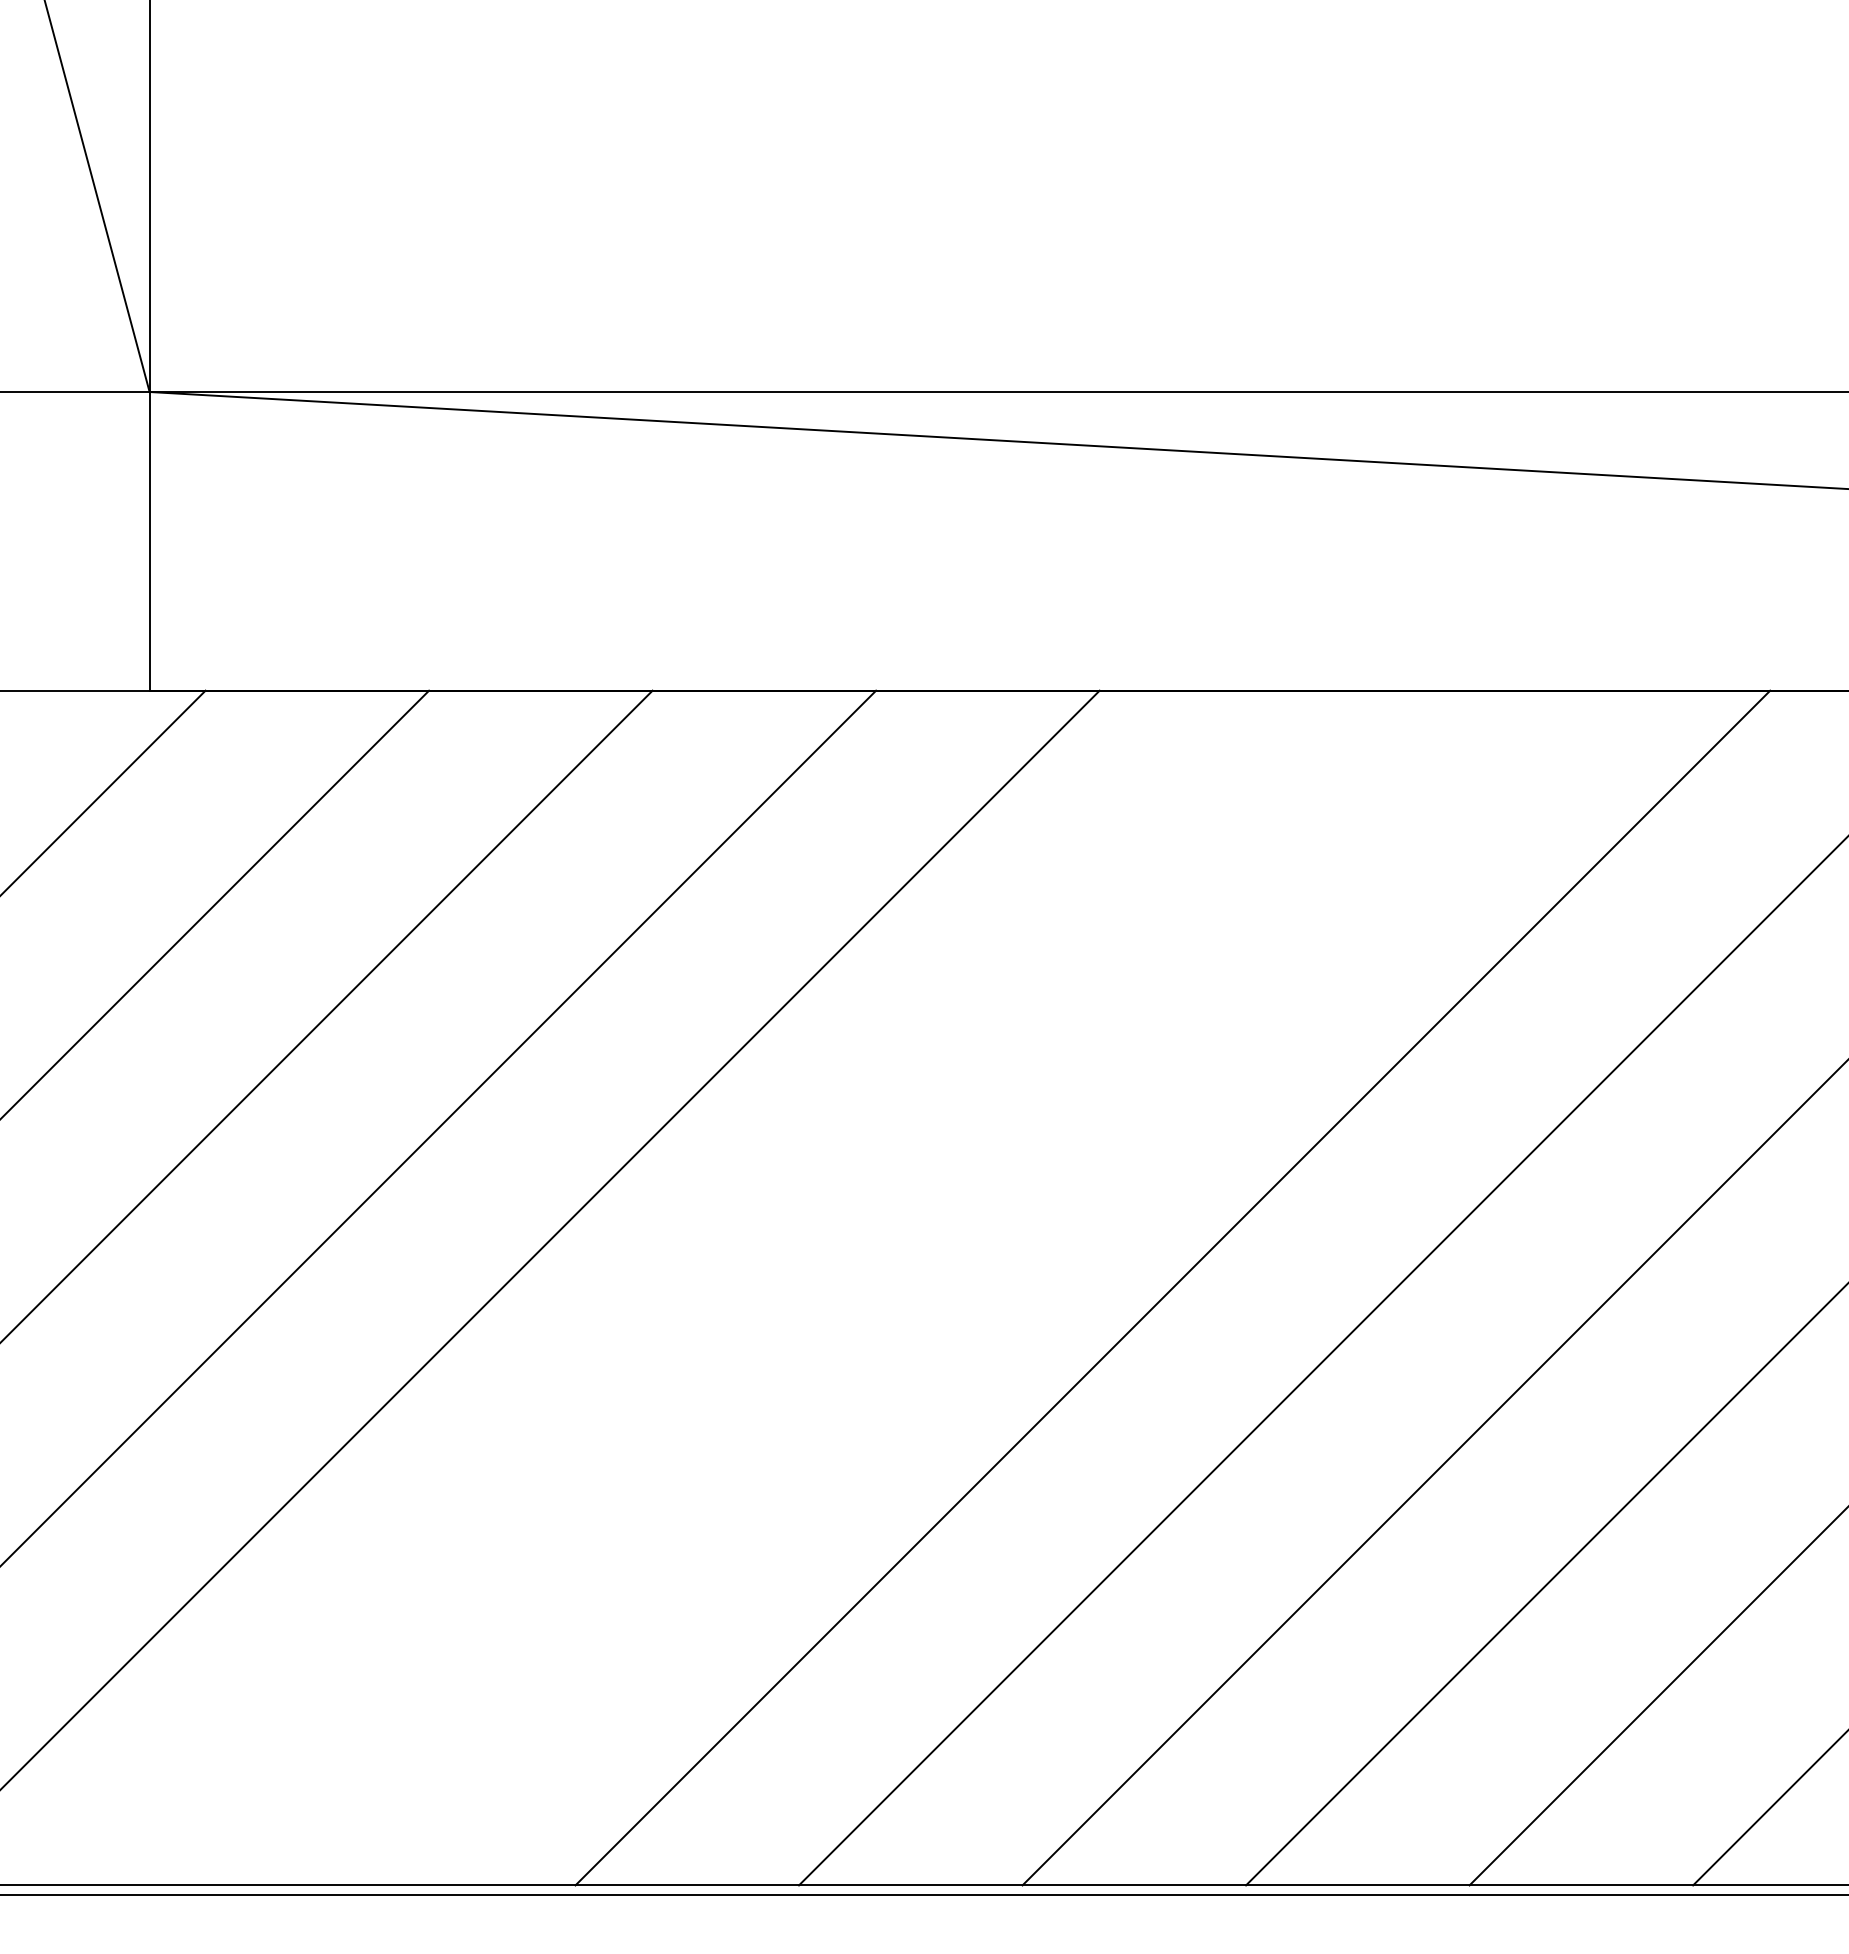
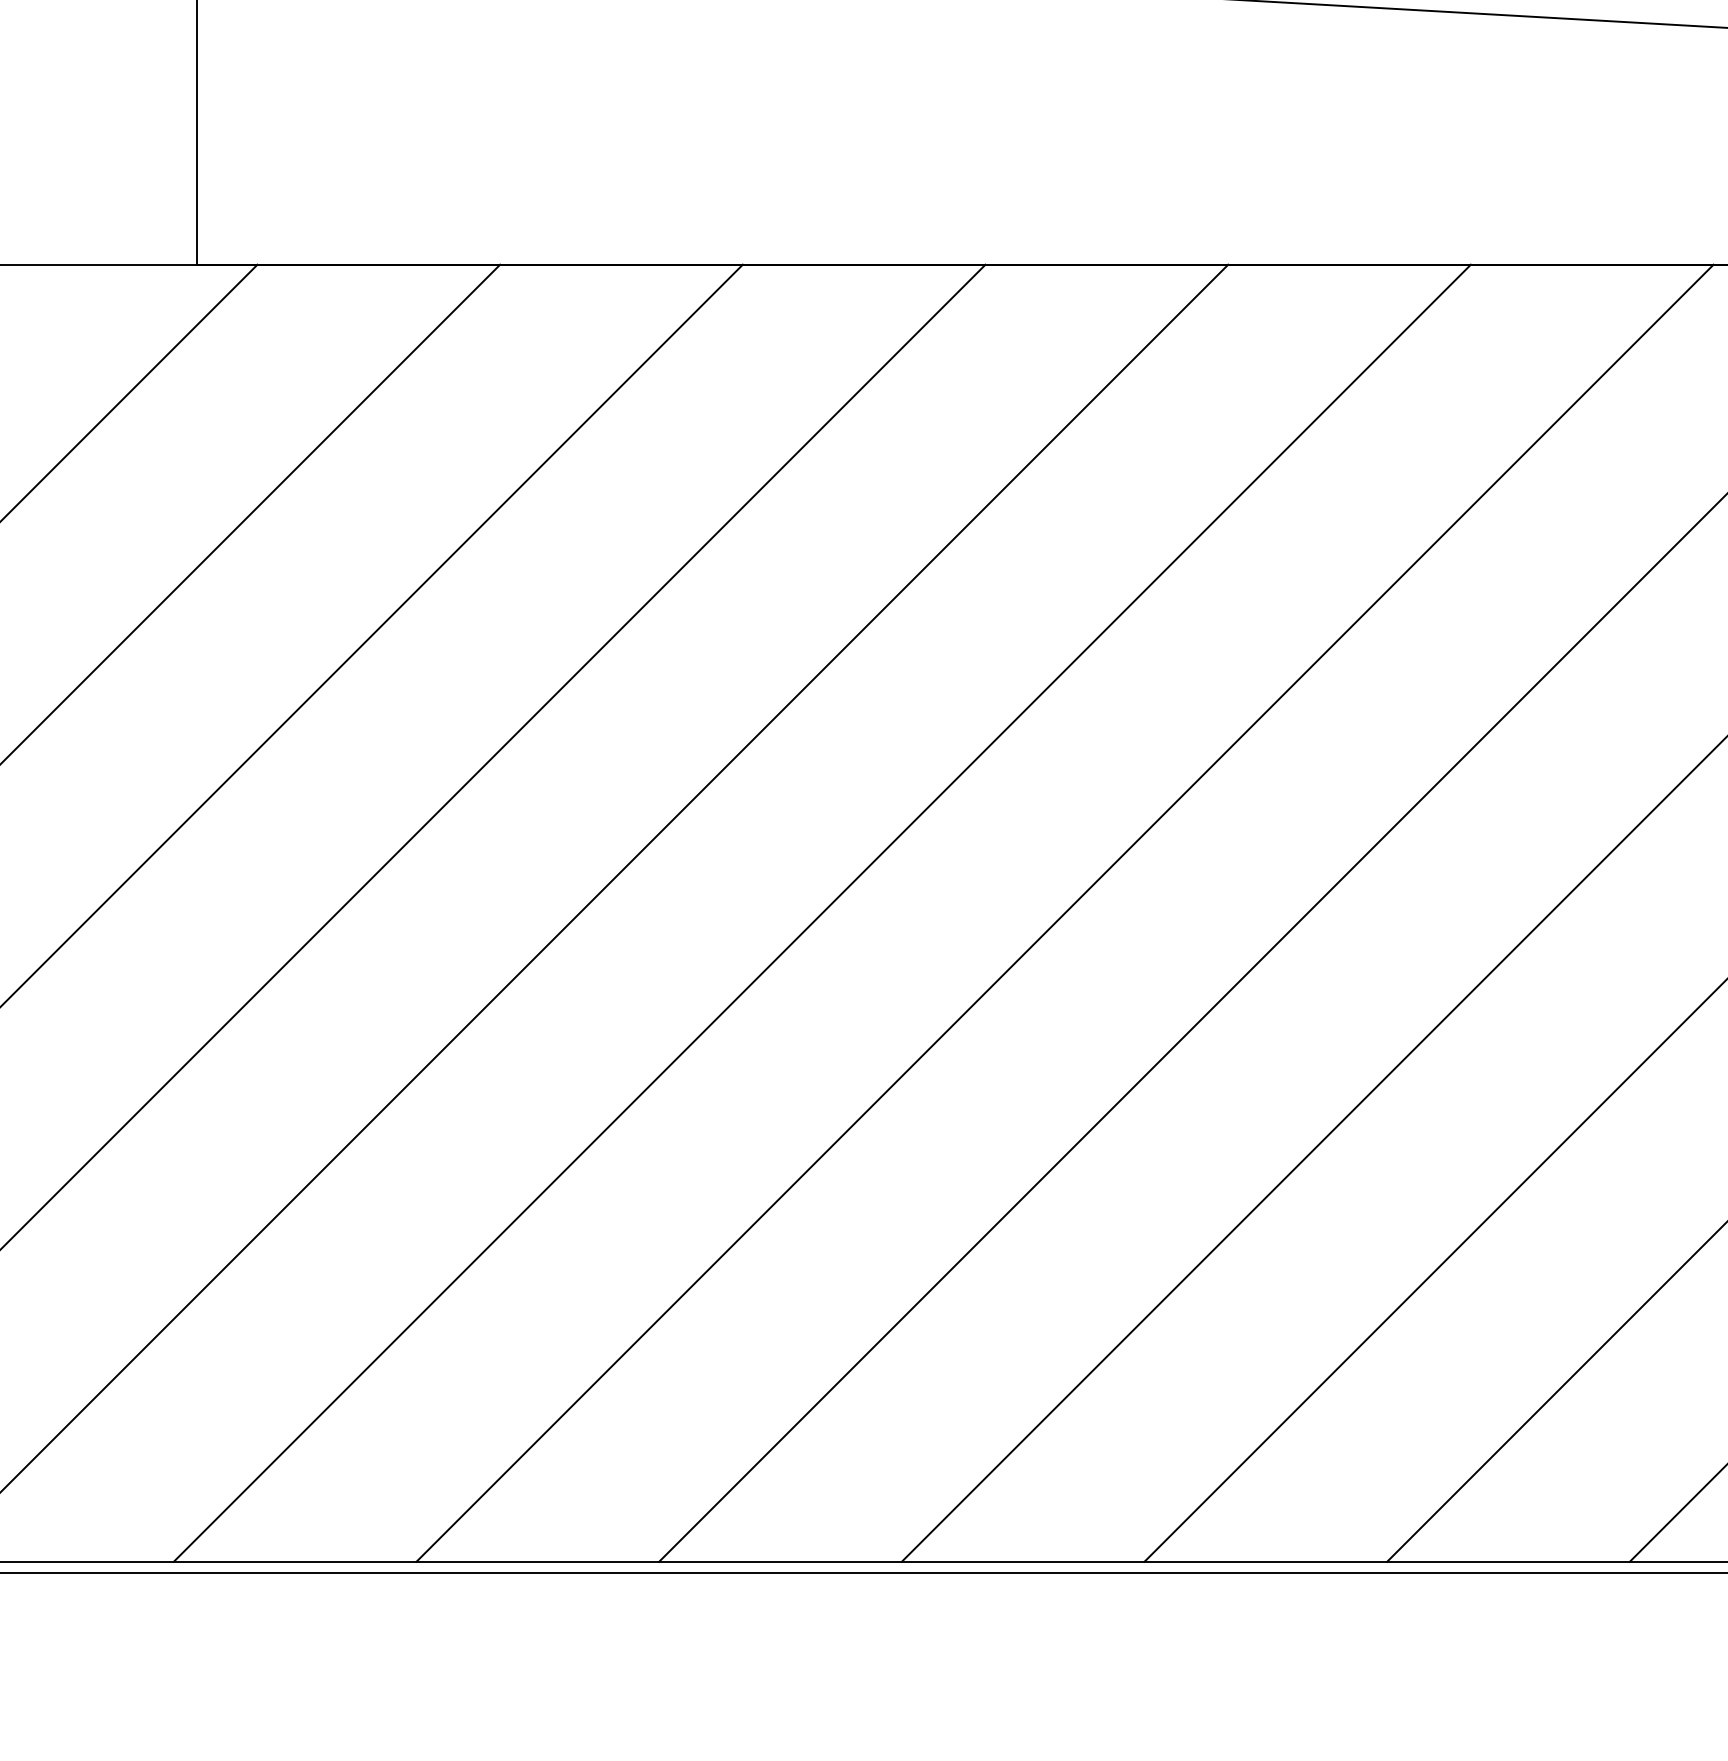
line: (725, 1287) -> (821, 912), added
line: (948, 1287) -> (1064, 912), added

